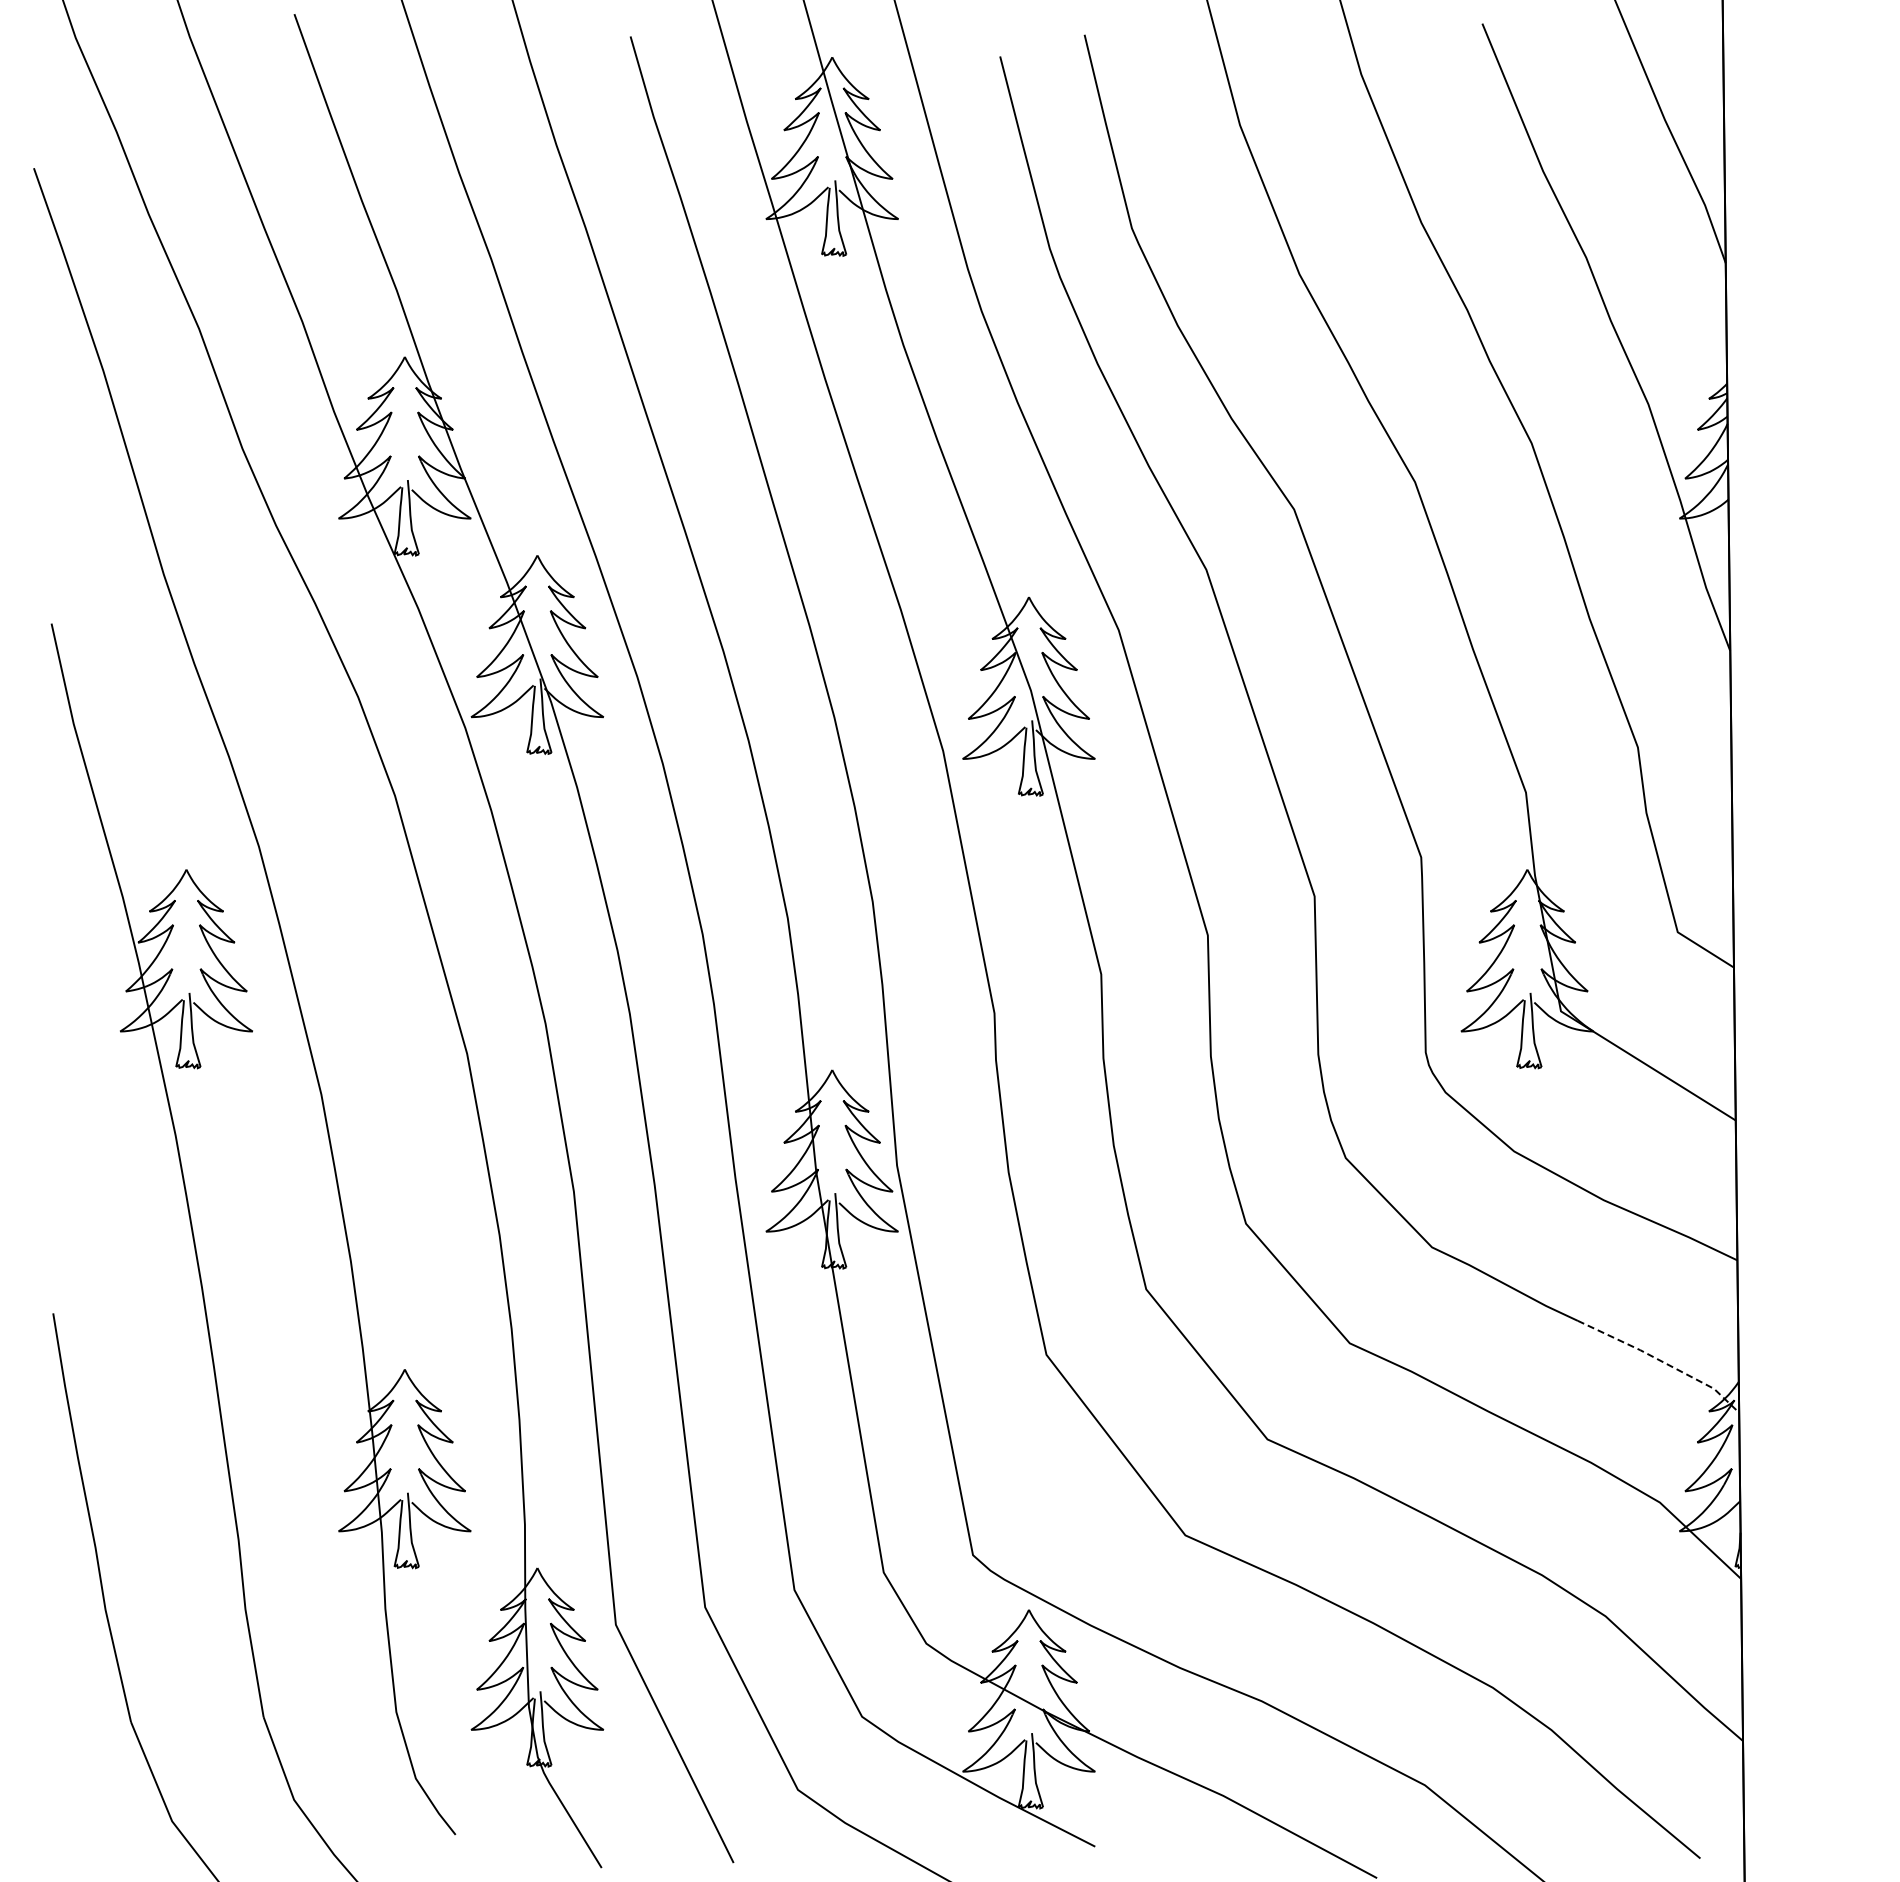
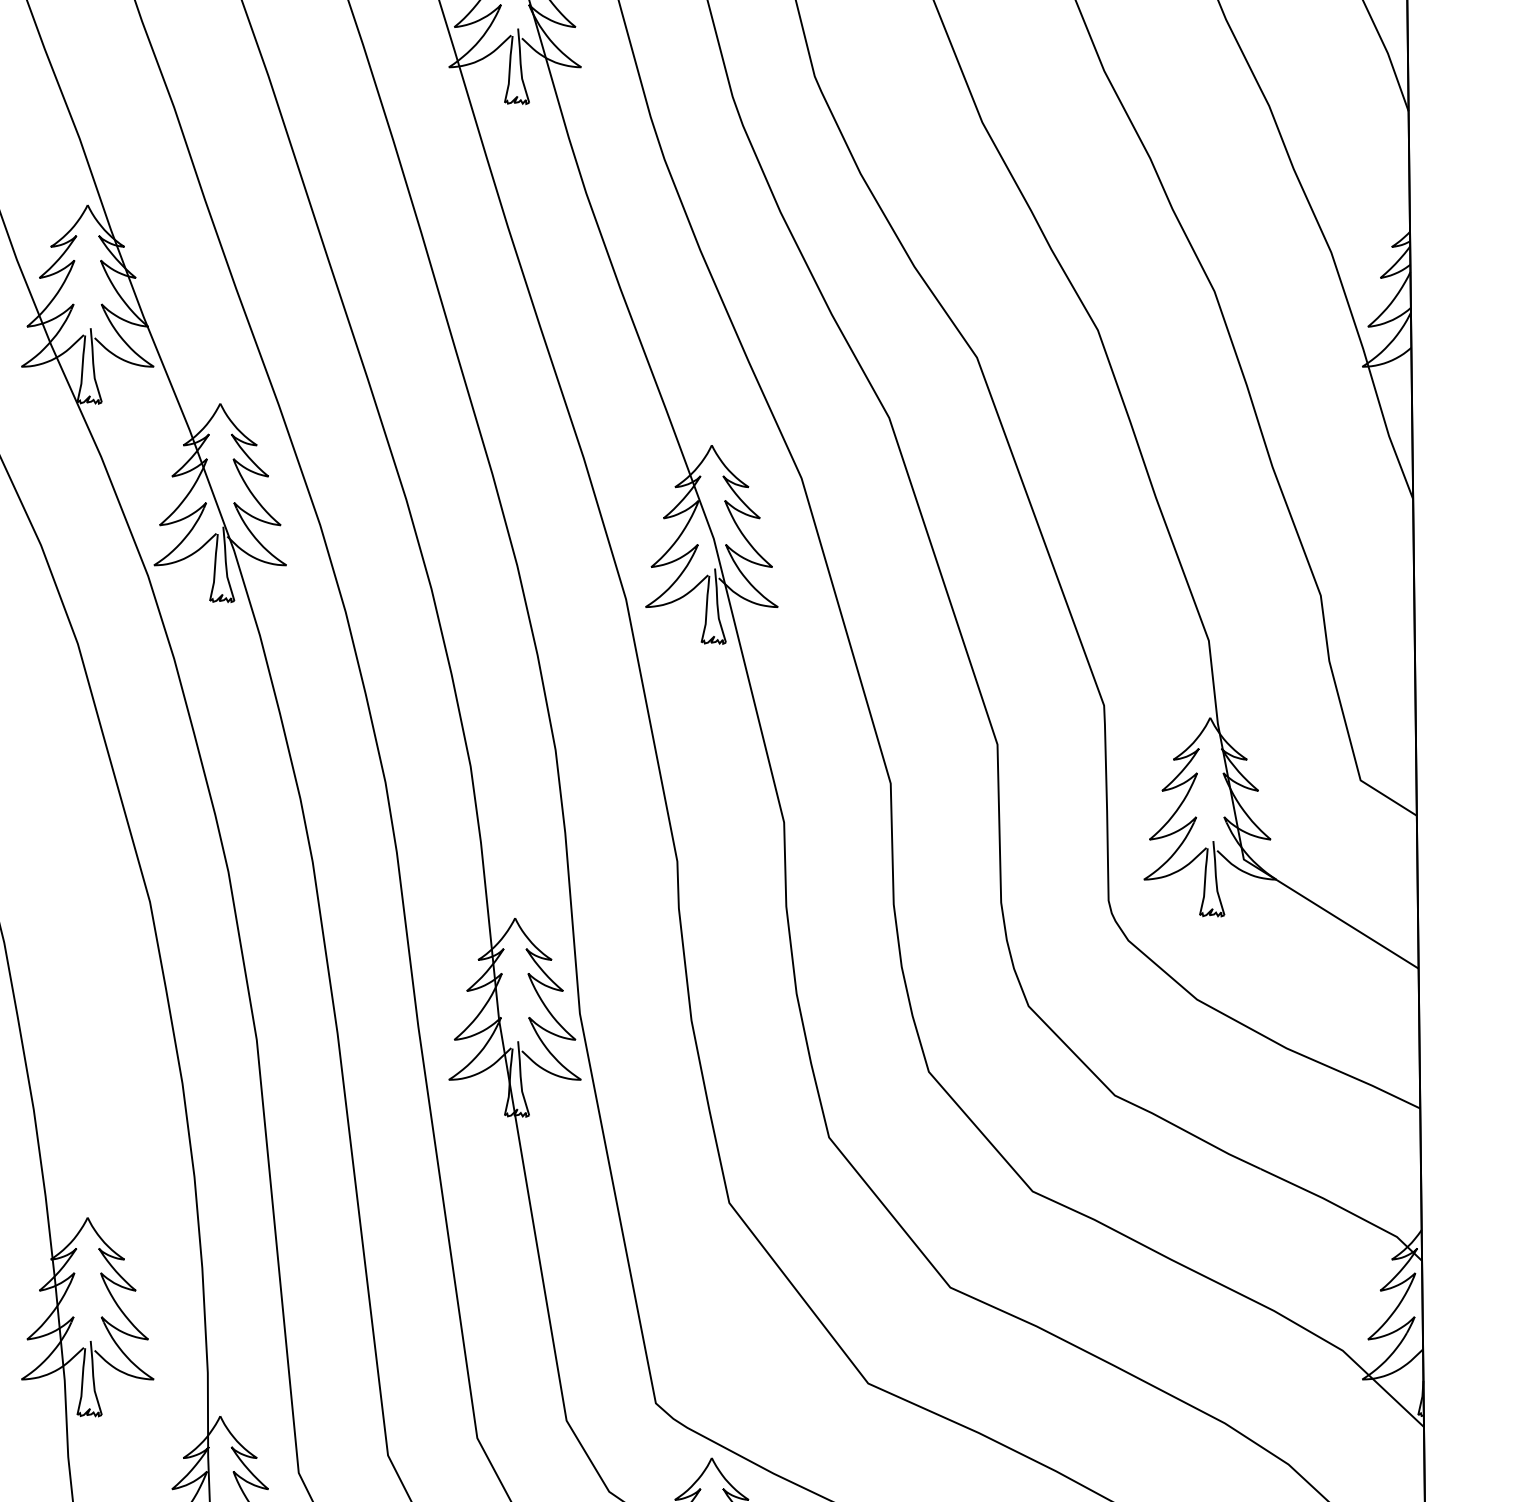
line: (1662, 1361) -> (1345, 1209), dashed -> solid

